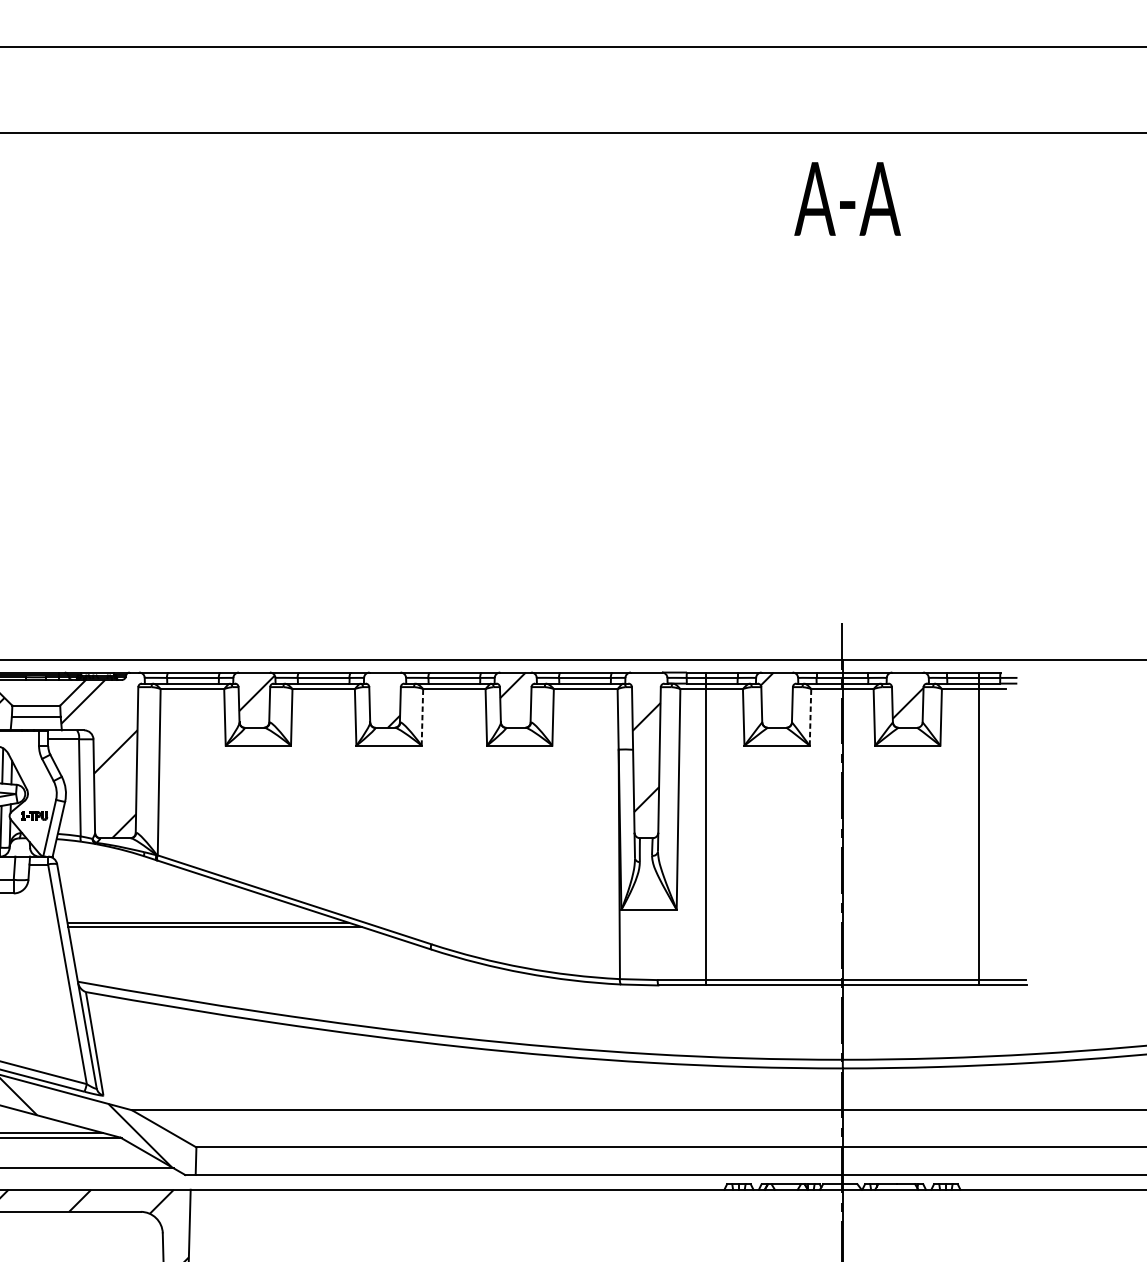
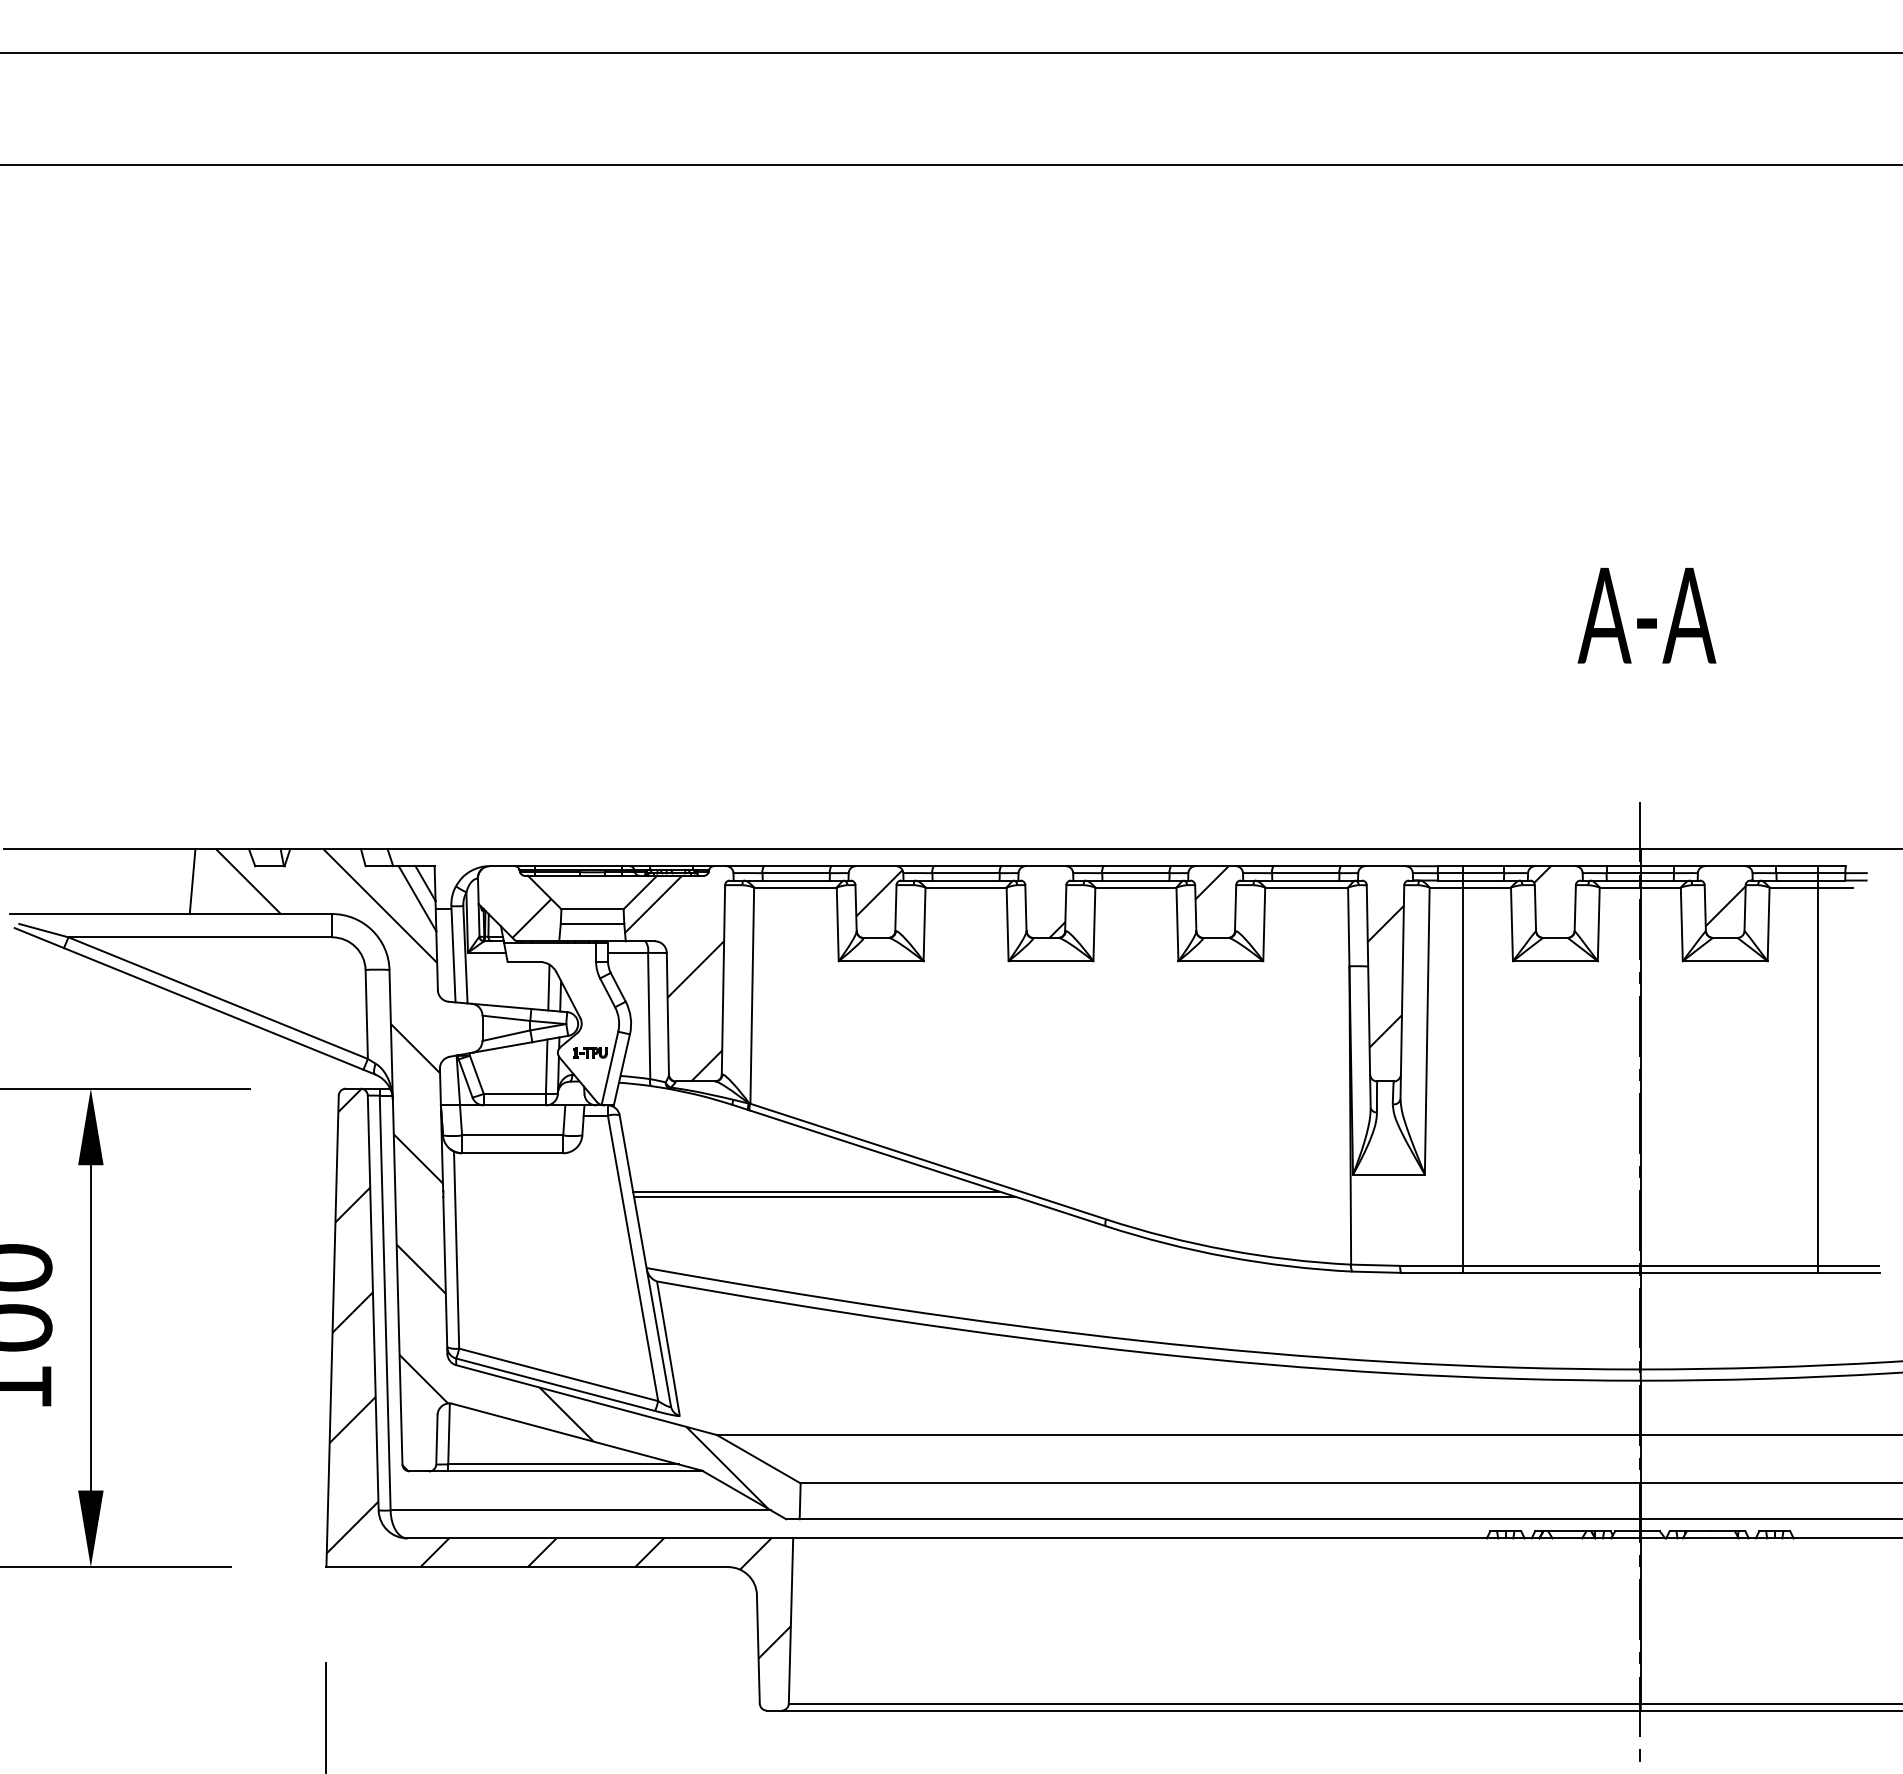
text: (847, 198) -> (1646, 615), moved
line: (422, 717) -> (1094, 924), dashed -> solid
line: (810, 717) -> (1598, 924), dashed -> solid

